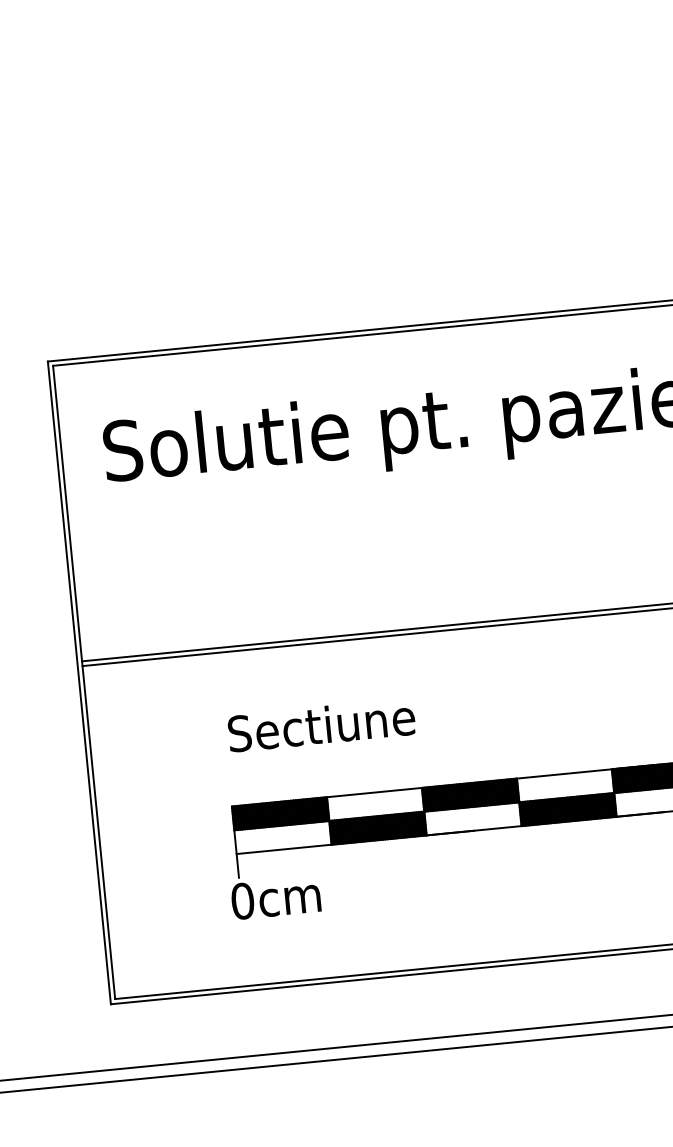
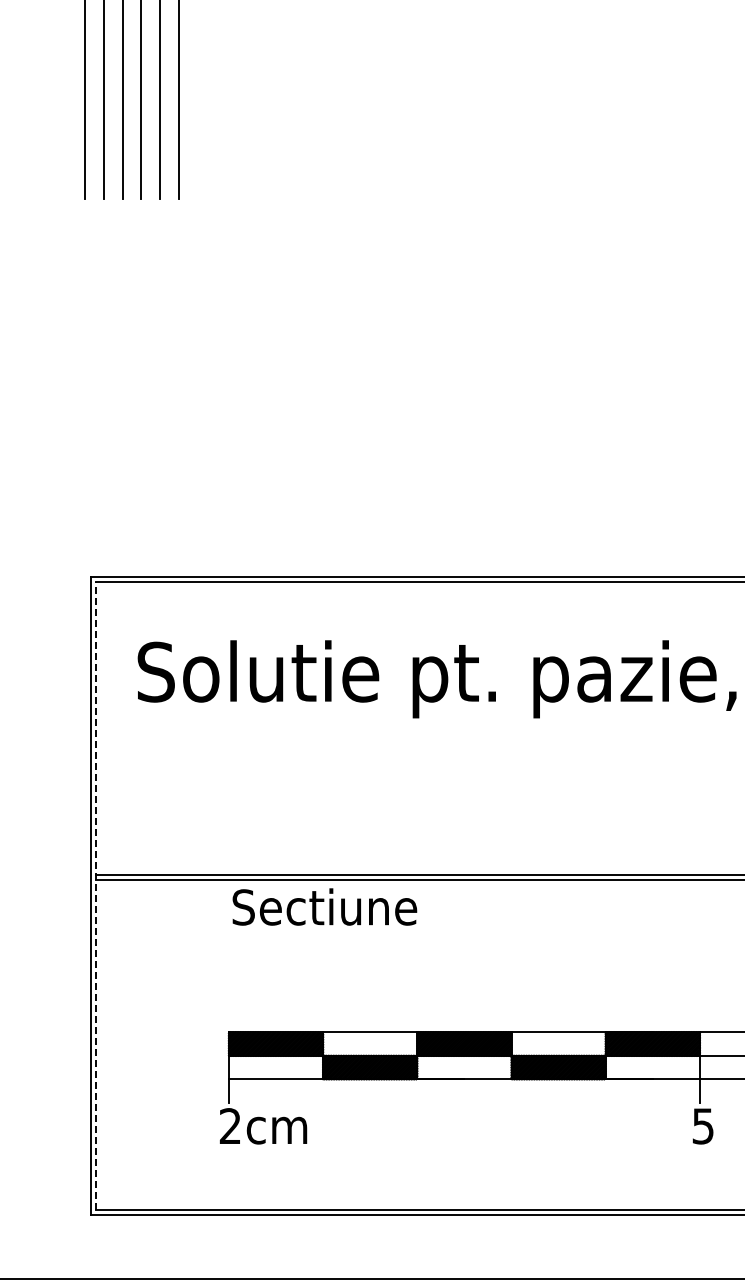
line: (83, 682) -> (95, 896), solid -> dashed
text: (321, 724) -> (324, 906), moved
text: (242, 901) -> (230, 1126), 0cm -> 2cm

